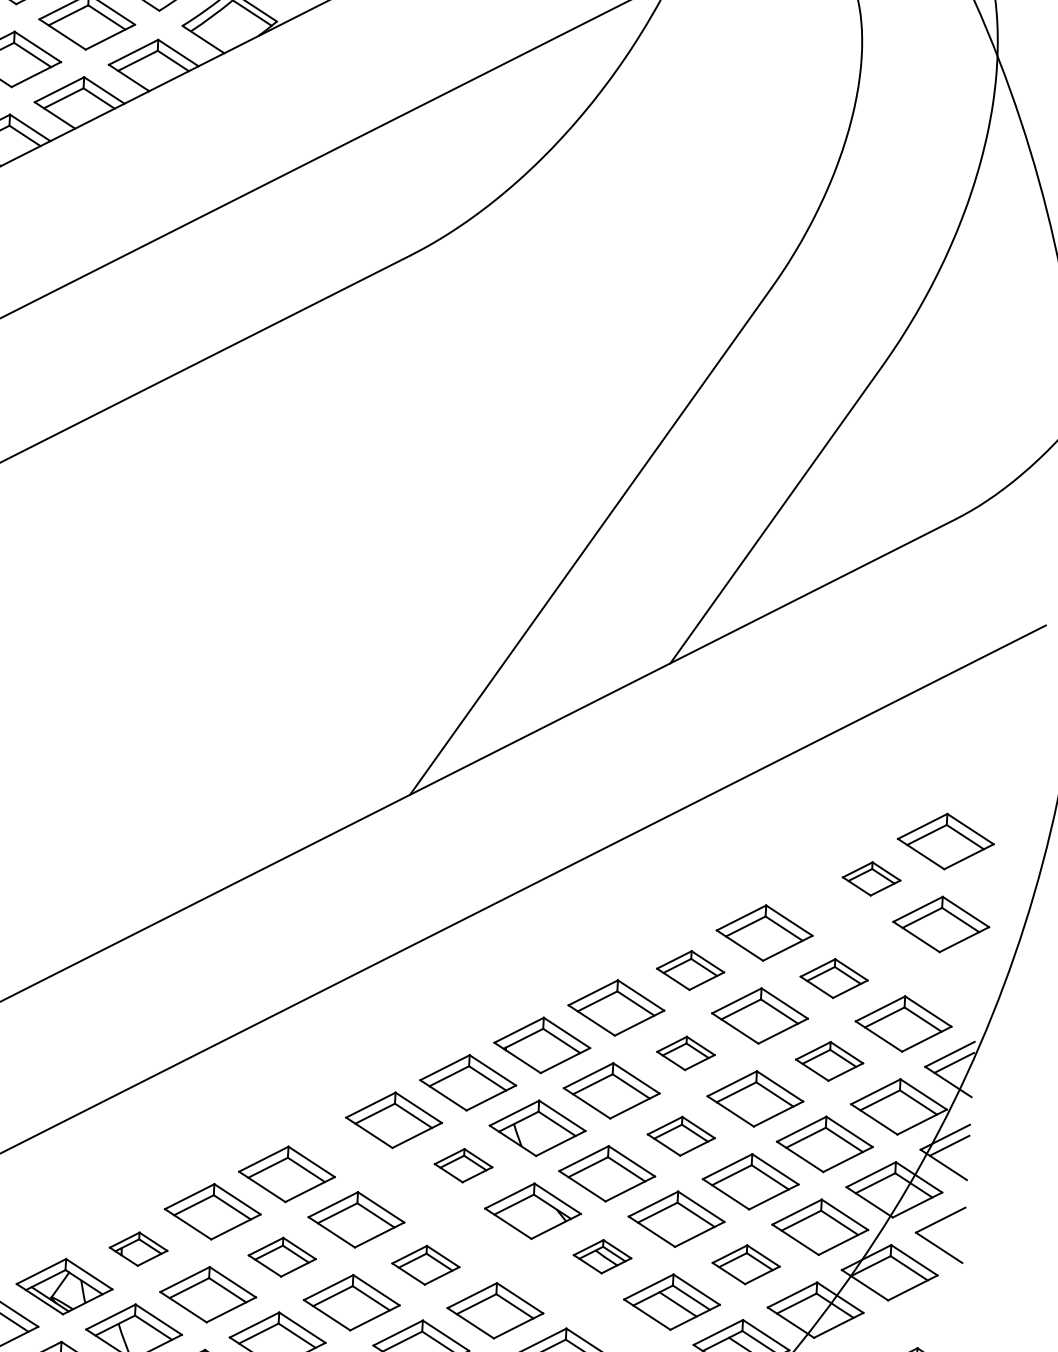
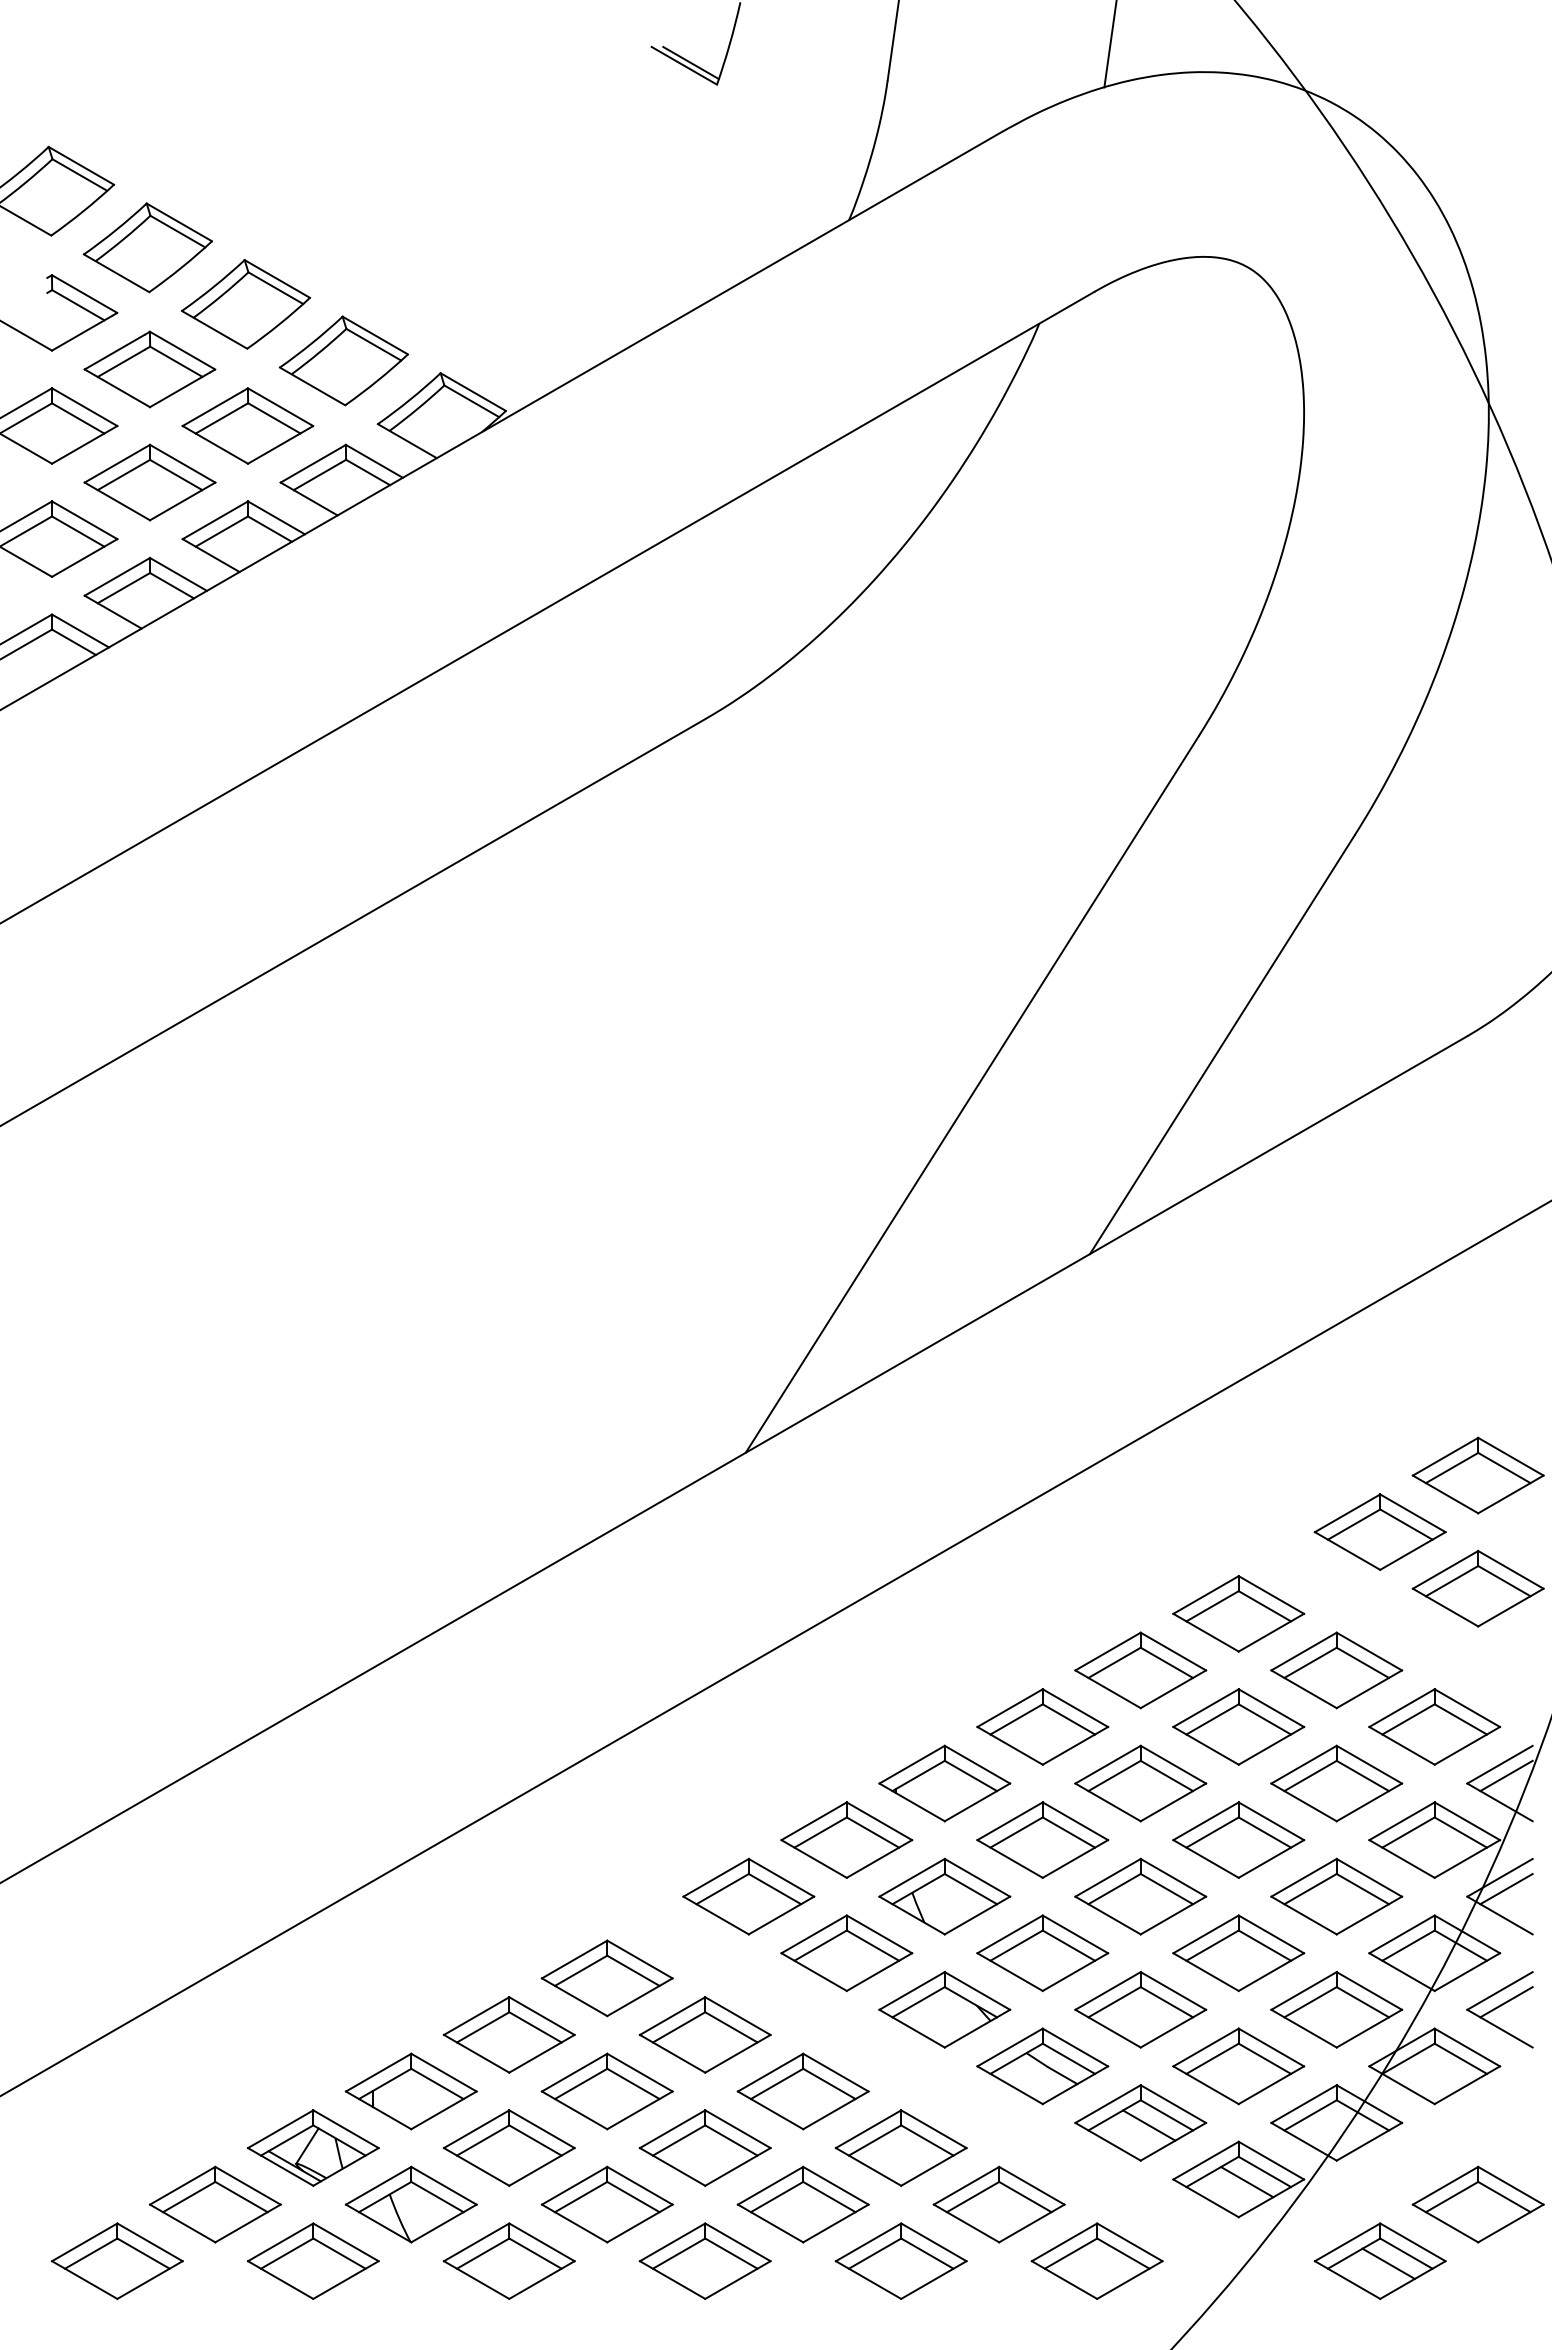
part: (871, 878) -> (1379, 1531), size x1.67
part: (690, 970) -> (1140, 1670), size x1.43
part: (834, 978) -> (1336, 1670), size x1.43
part: (685, 1053) -> (1140, 1783), size x1.67
part: (829, 1061) -> (1336, 1783), size x1.43
part: (681, 1136) -> (1140, 1896), size x1.43
part: (463, 1165) -> (846, 1952), size x1.67
line: (944, 1228) -> (1506, 2002), added
part: (138, 1249) -> (410, 2091), size x1.67
part: (602, 1256) -> (1042, 2066), size x1.67
part: (281, 1257) -> (606, 2091), size x1.43
part: (745, 1264) -> (1238, 2066), size x1.43
part: (425, 1265) -> (802, 2091), size x1.43

